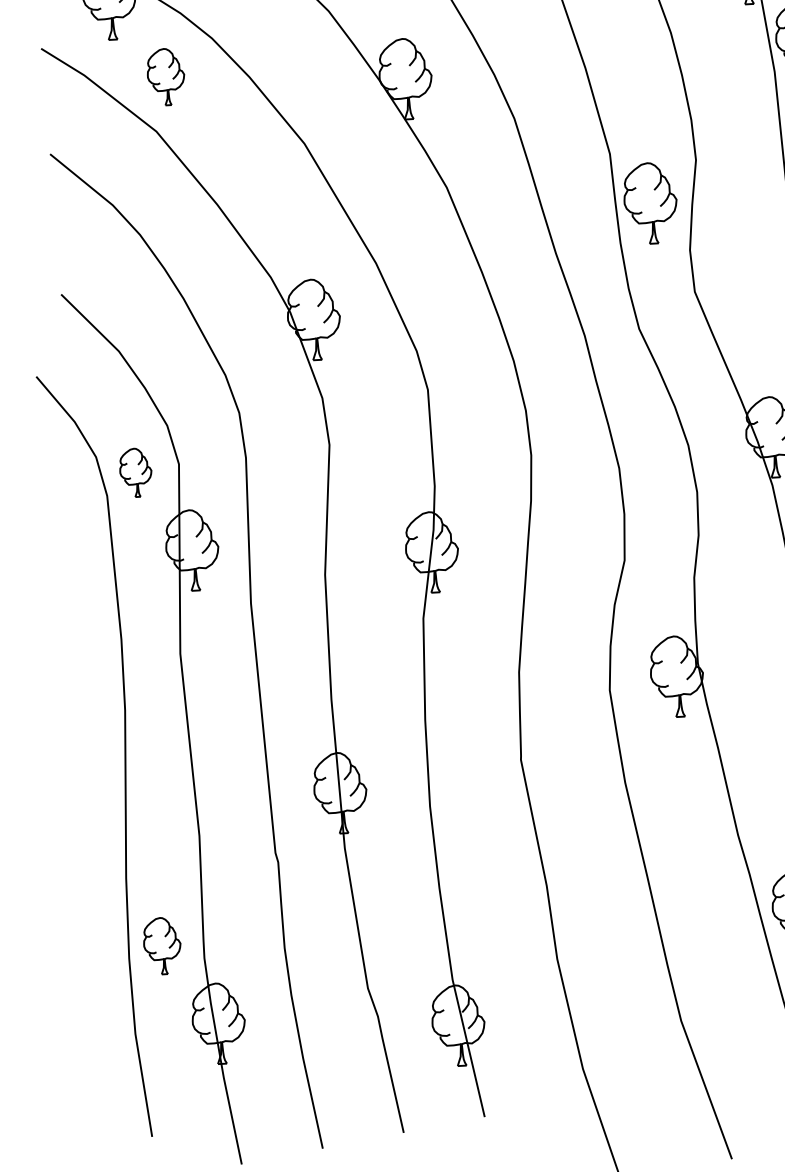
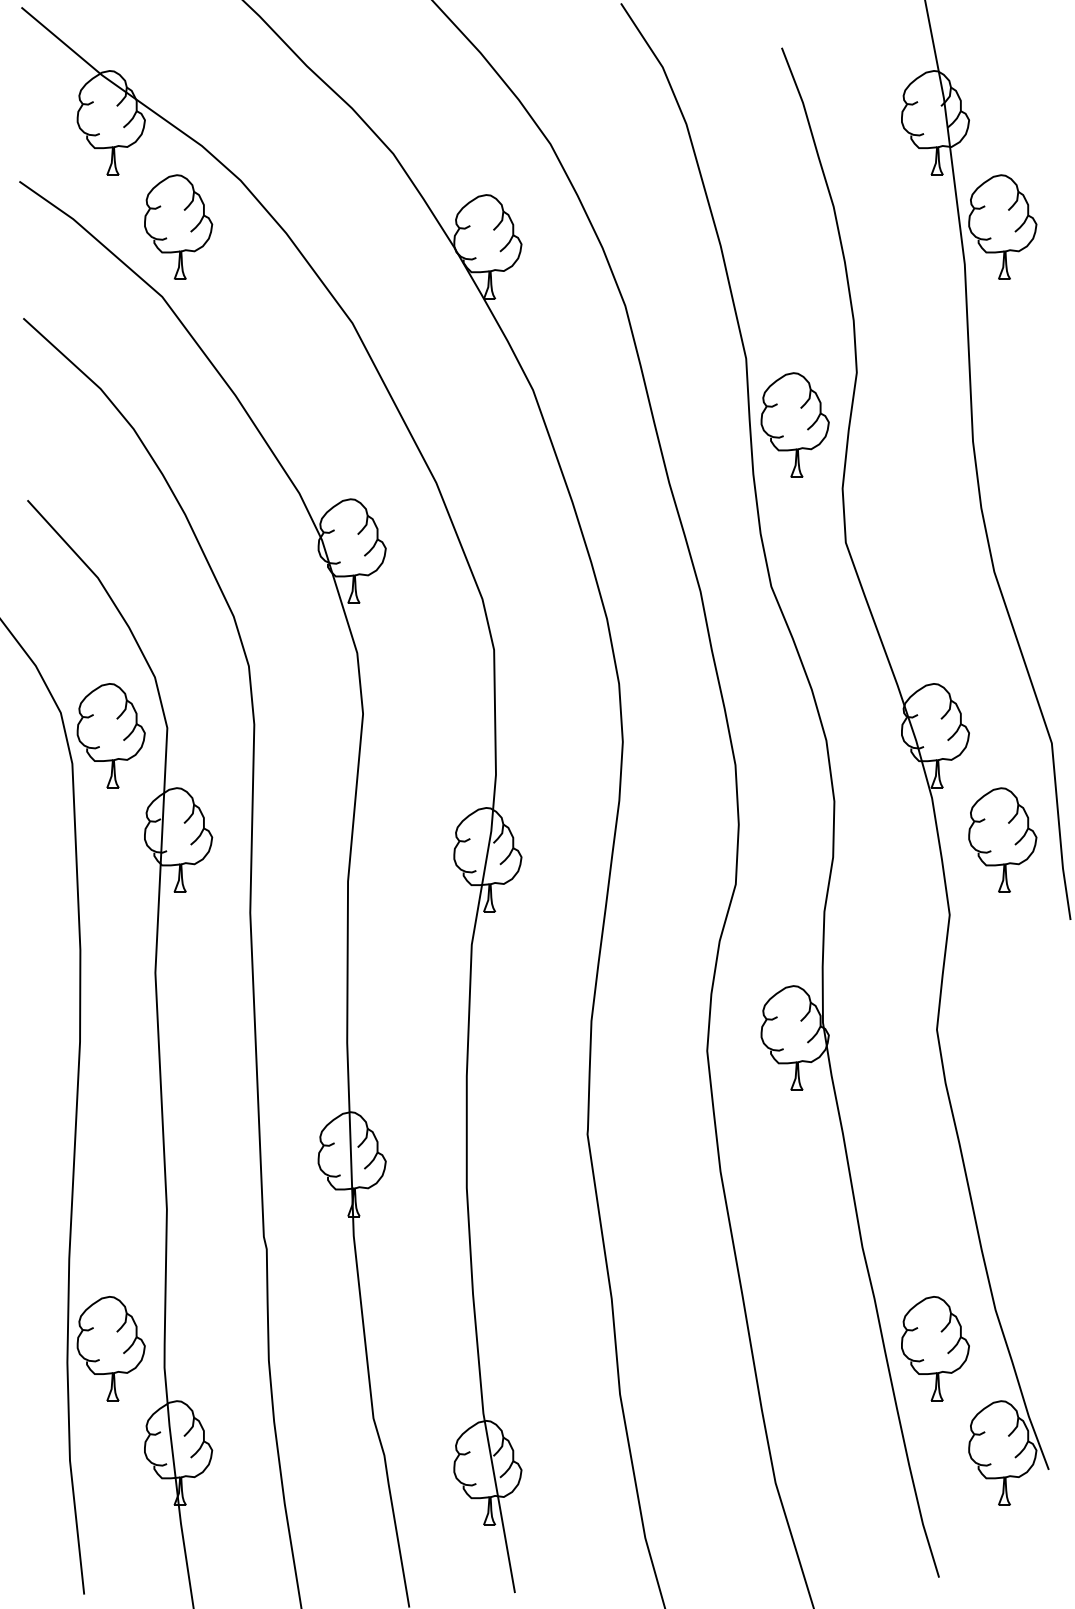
part: (165, 76) -> (178, 226), size x1.43
part: (135, 472) -> (110, 735), size x1.67
part: (161, 945) -> (110, 1348), size x1.43

